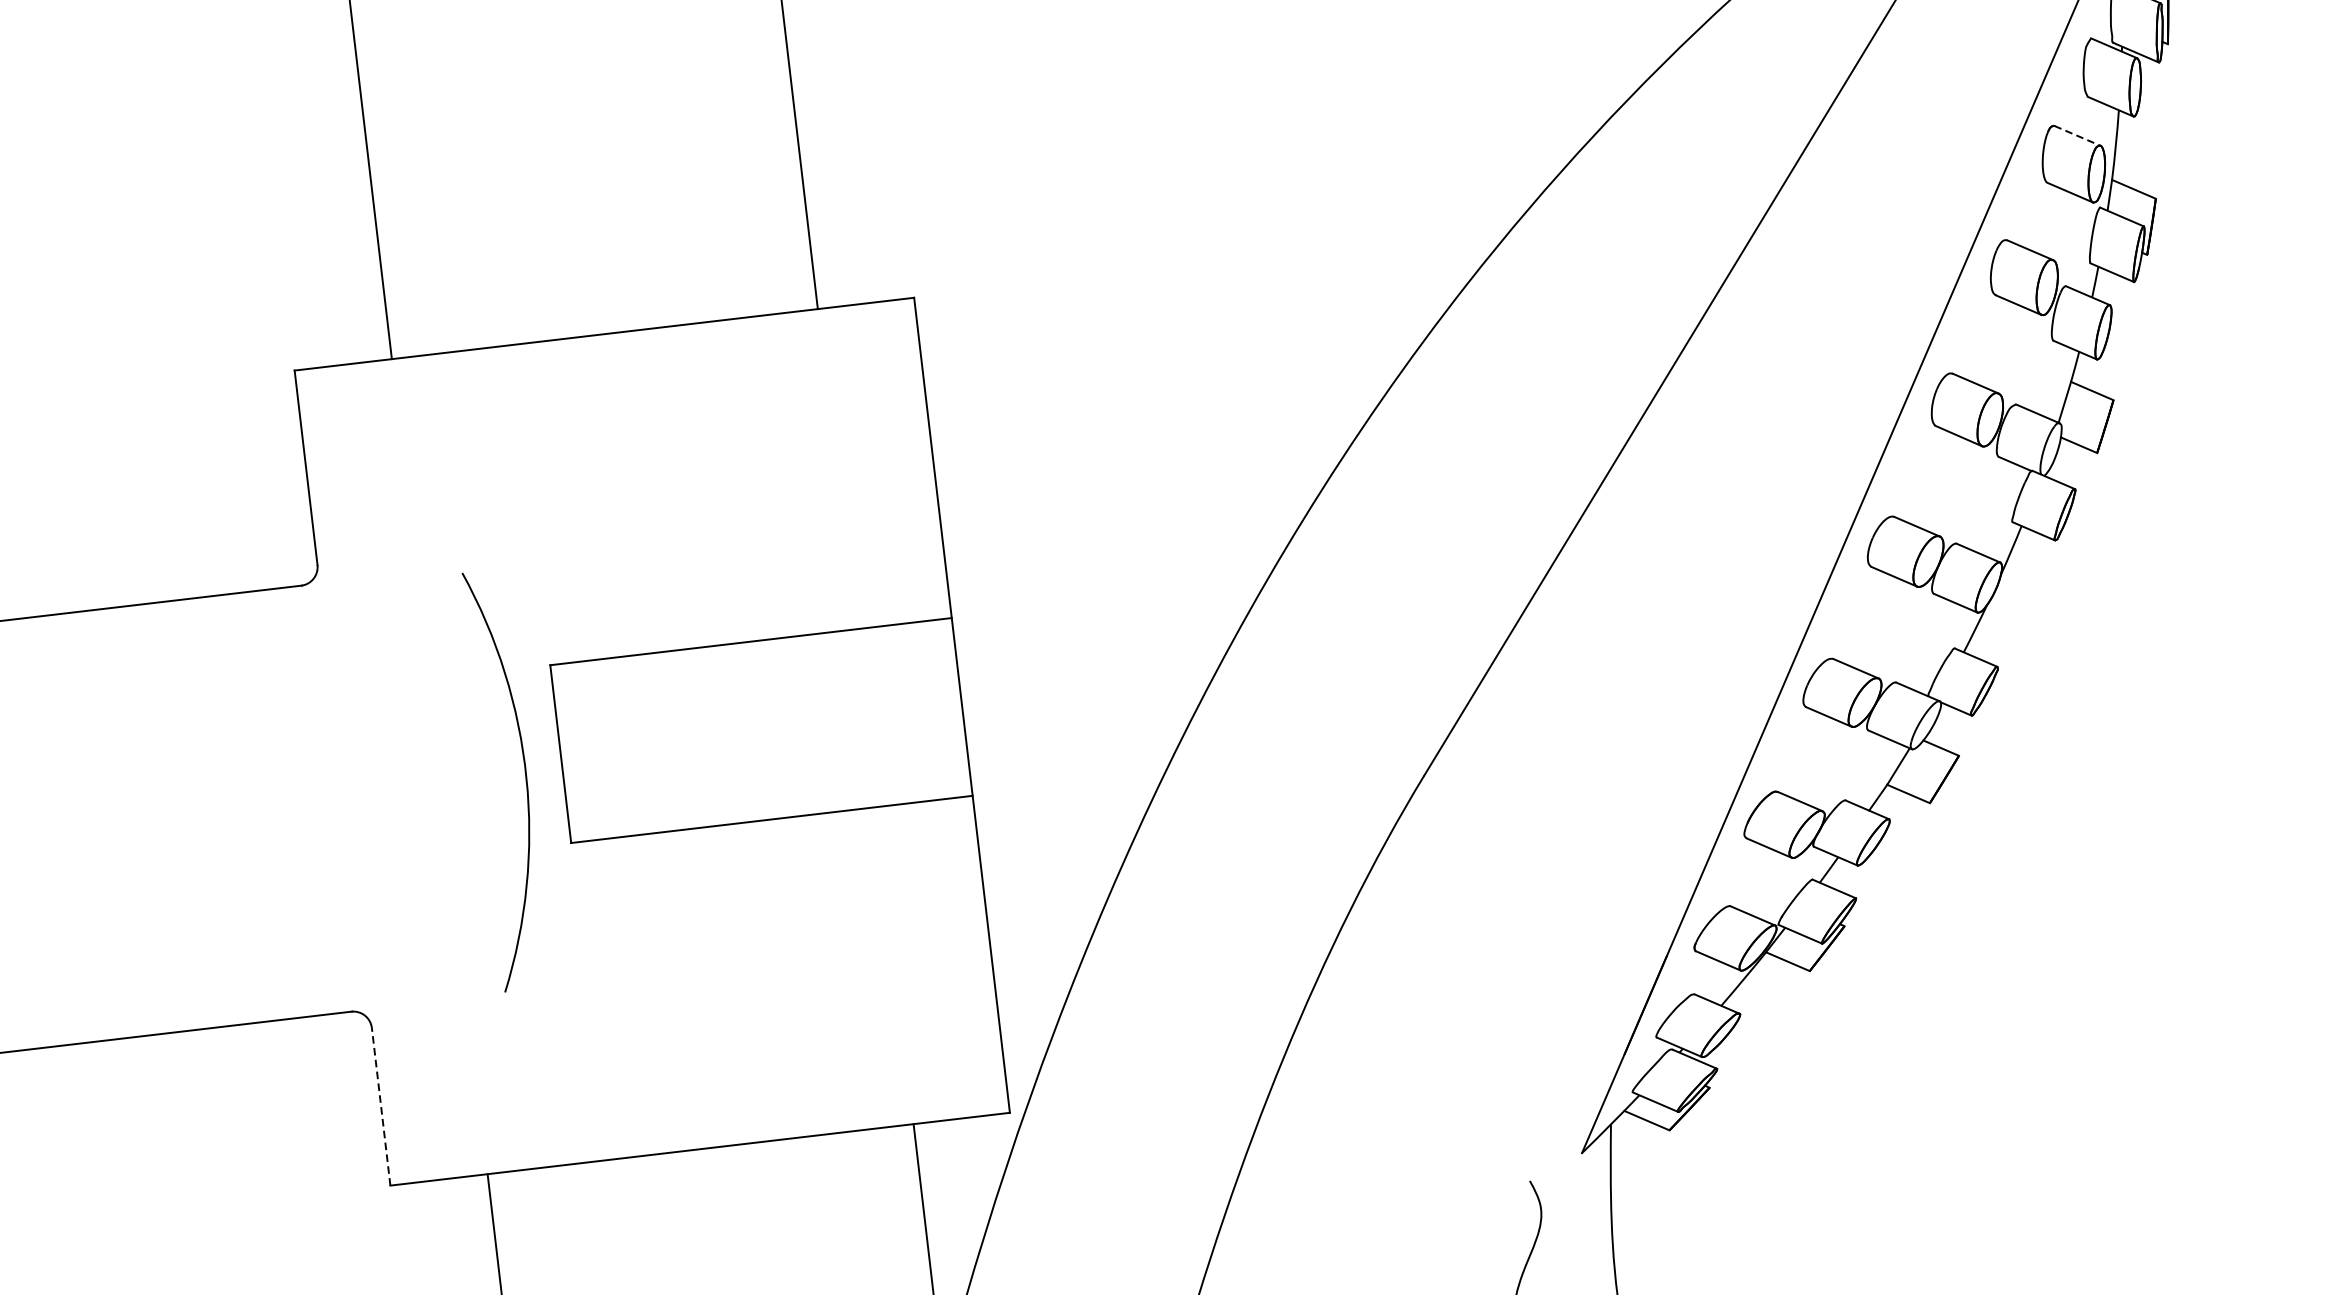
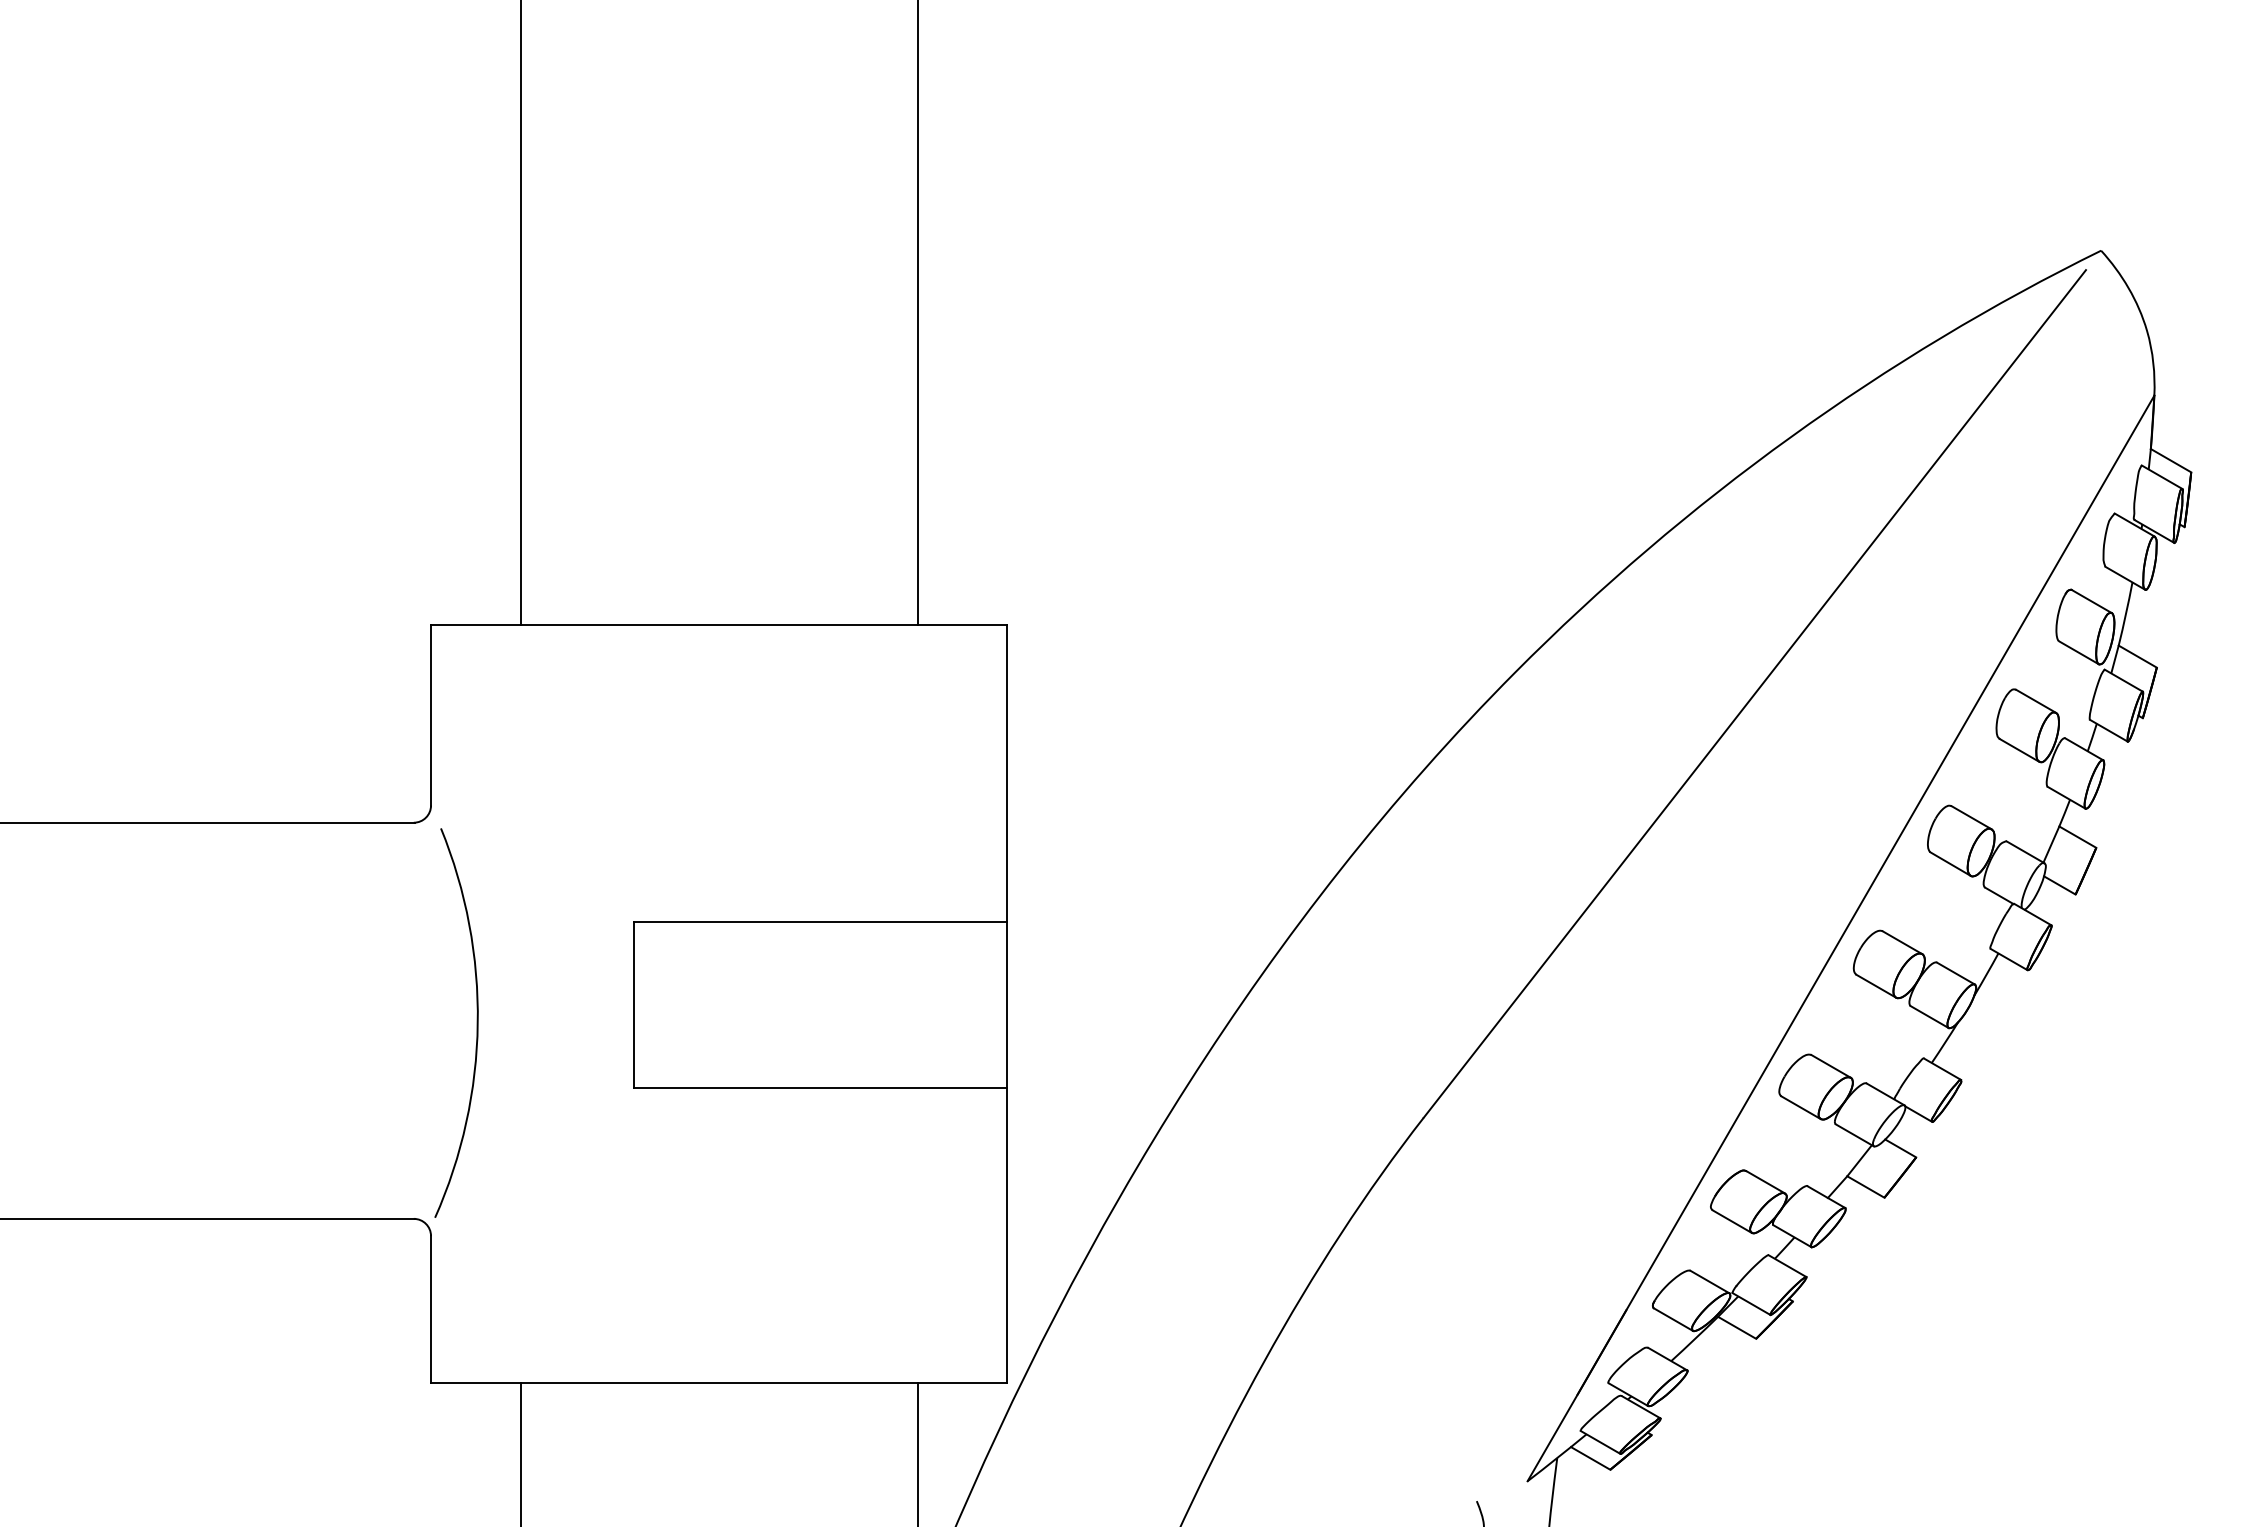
line: (2078, 135) -> (2092, 601), dashed -> solid
arc: (524, 777) -> (476, 1022), moved
line: (381, 1105) -> (431, 1308), dashed -> solid

